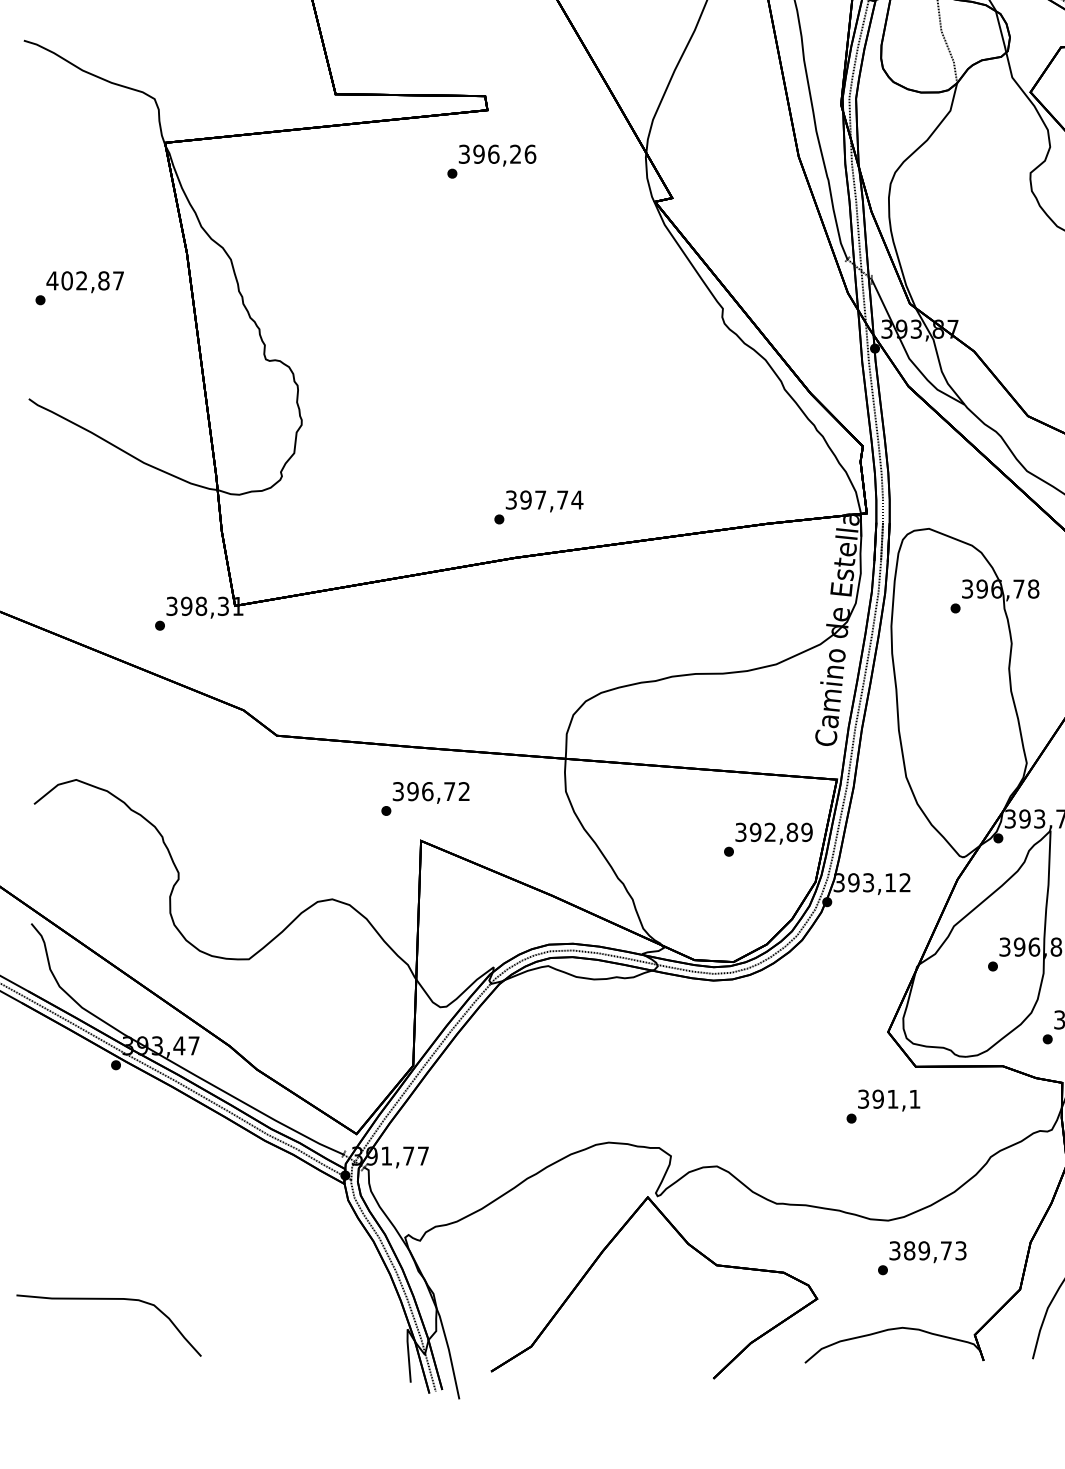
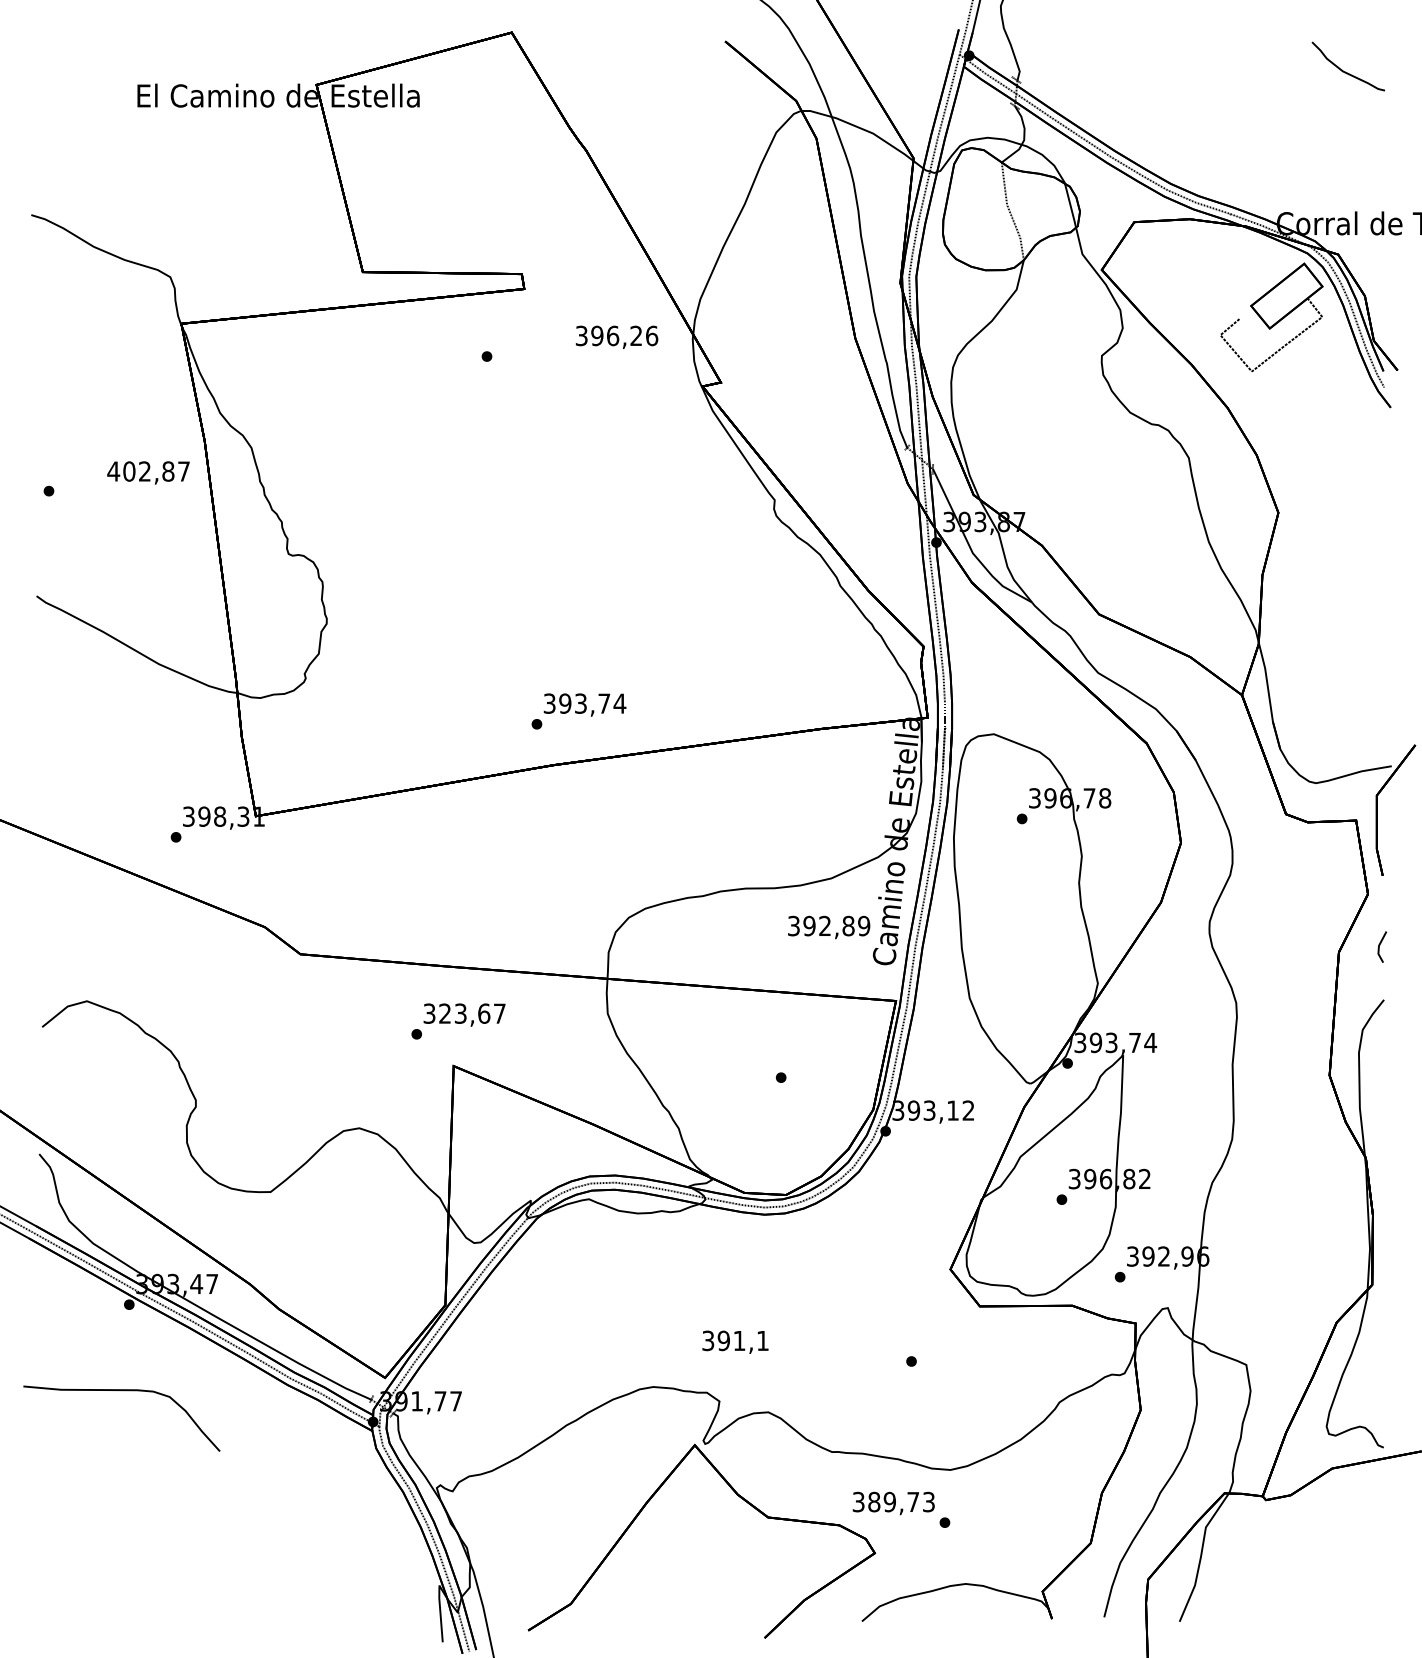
text: (497, 154) -> (617, 336), moved
text: (85, 281) -> (148, 472), moved
text: (540, 499) -> (580, 703), 397,74 -> 393,74
text: (438, 791) -> (472, 1013), 396,72 -> 323,67
text: (774, 833) -> (829, 927), moved
text: (889, 1099) -> (735, 1341), moved
text: (927, 1252) -> (893, 1503), moved
curve: (108, 1300) -> (121, 1391), moved

